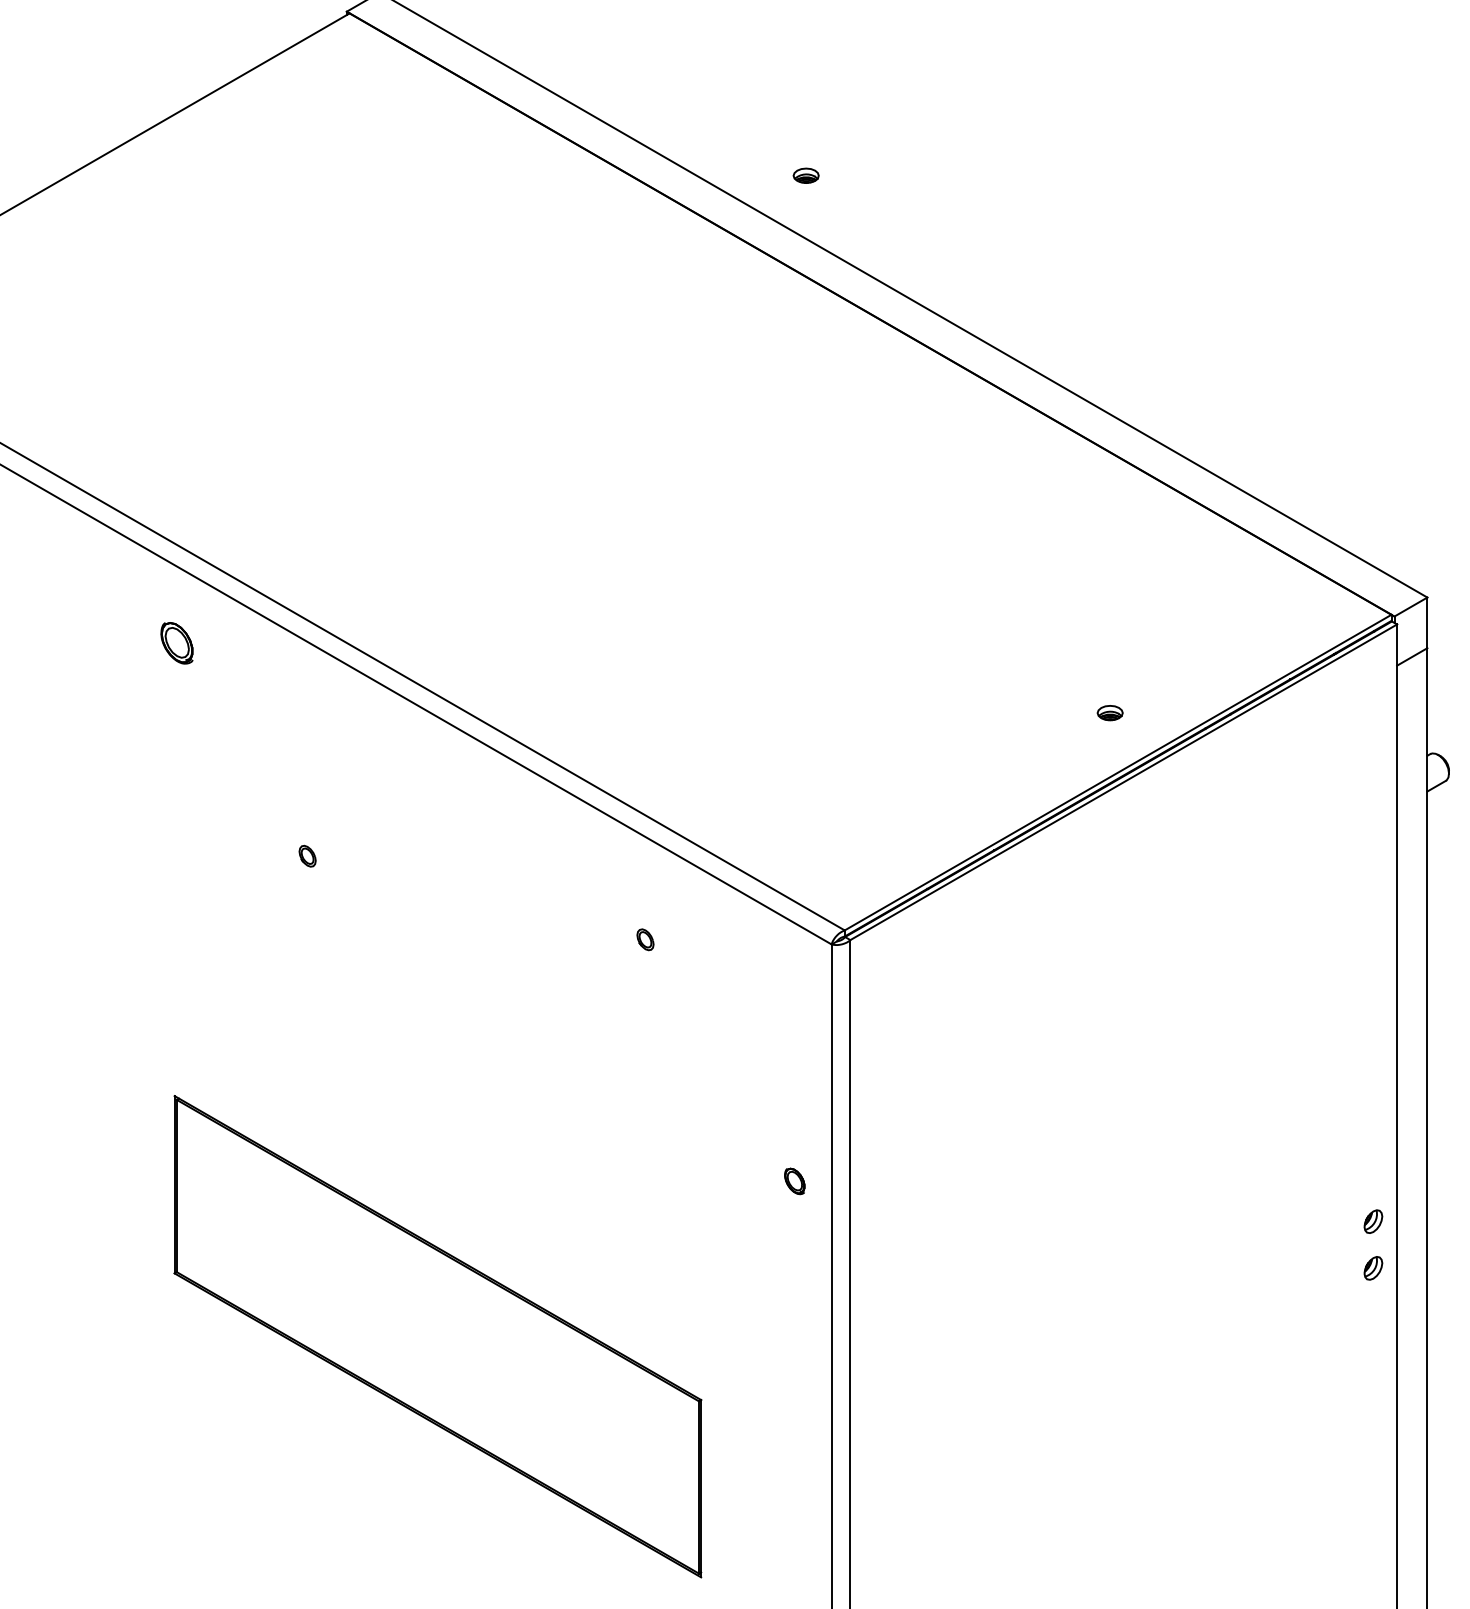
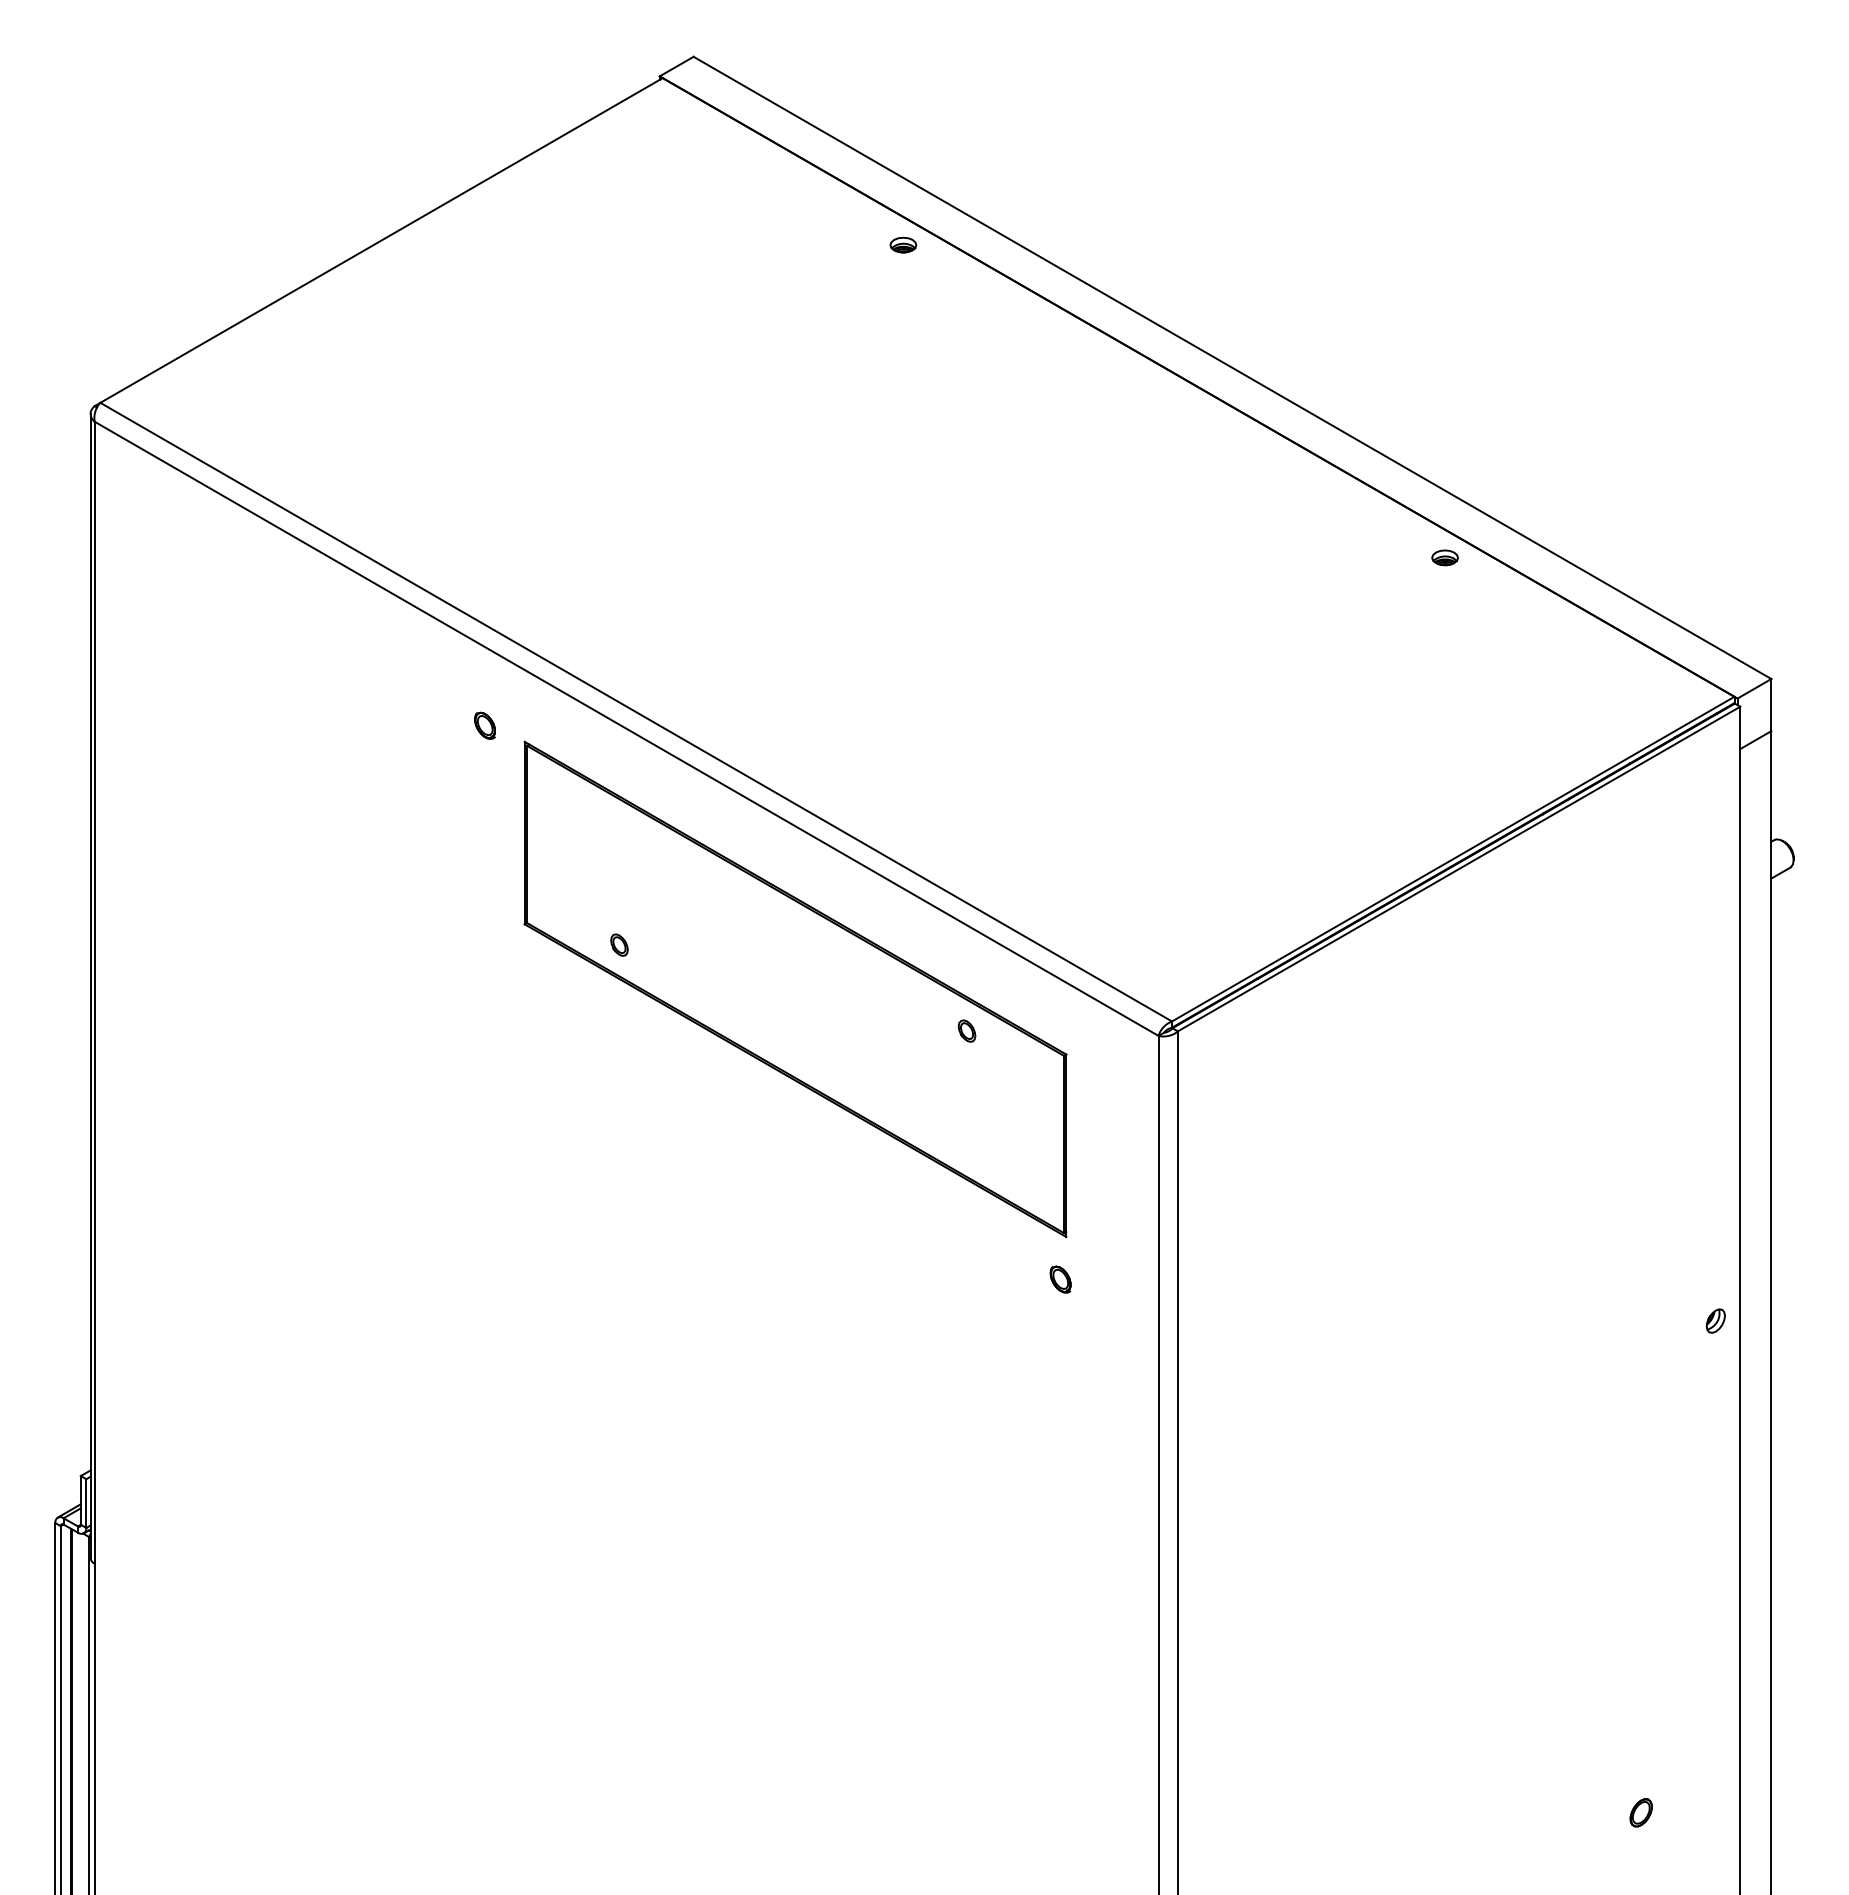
part: (806, 175) -> (903, 244), moved
part: (176, 642) -> (484, 725), size x0.62
part: (1109, 712) -> (1444, 557), moved
part: (794, 1181) -> (1060, 1279), moved
part: (1373, 1267) -> (1715, 1368), removed
part: (437, 1335) -> (795, 988), moved

